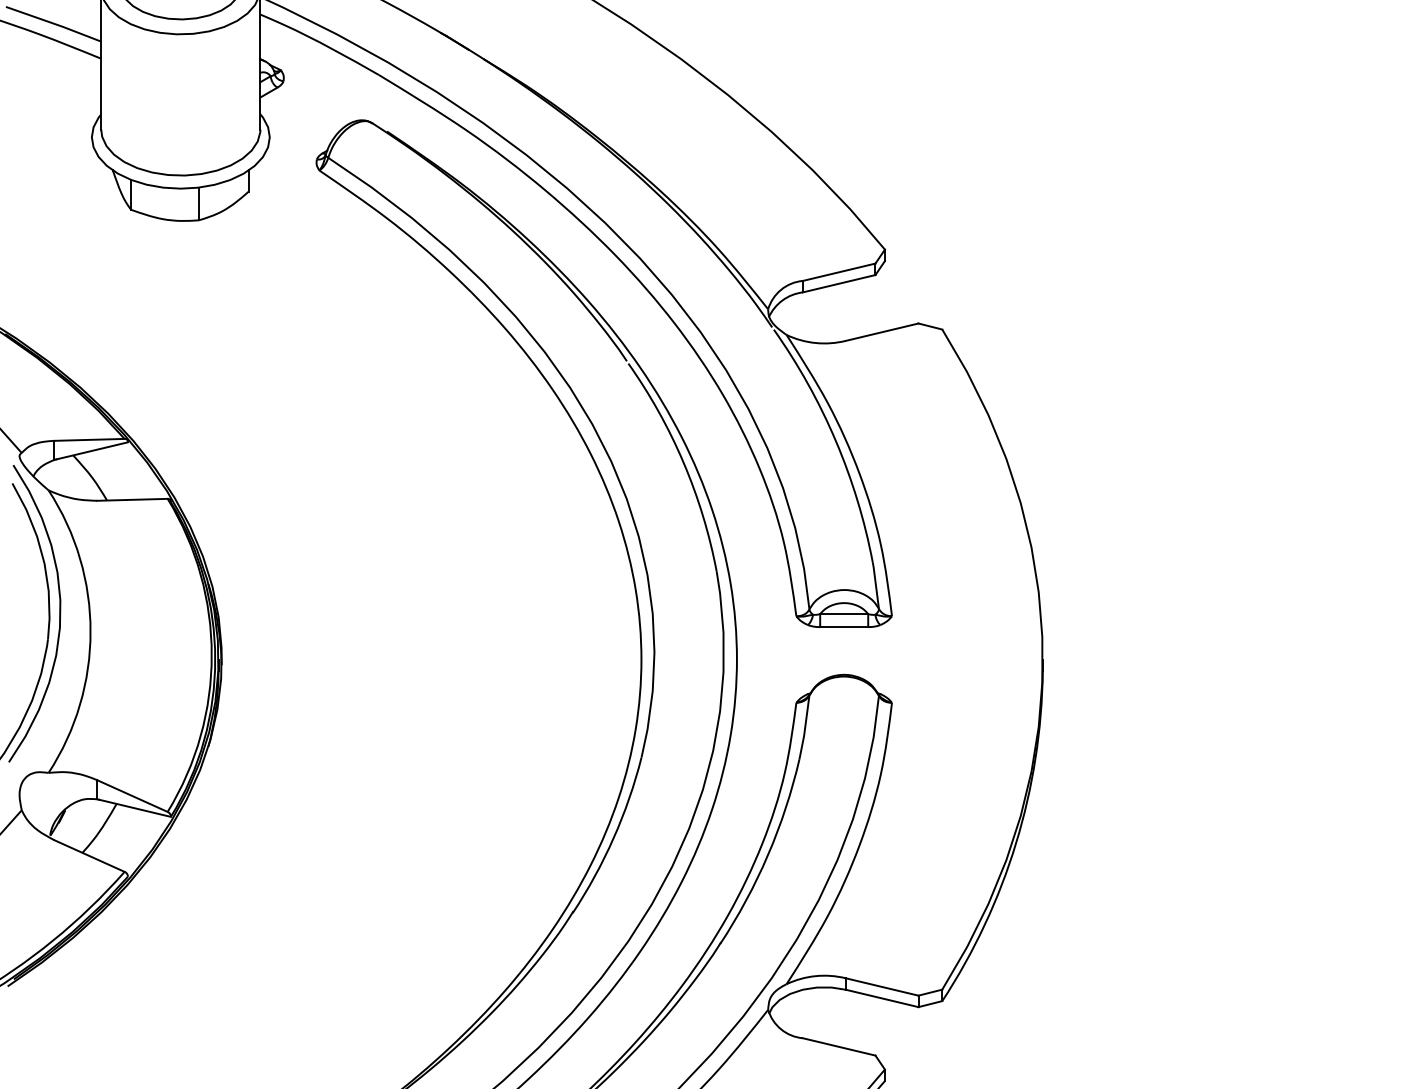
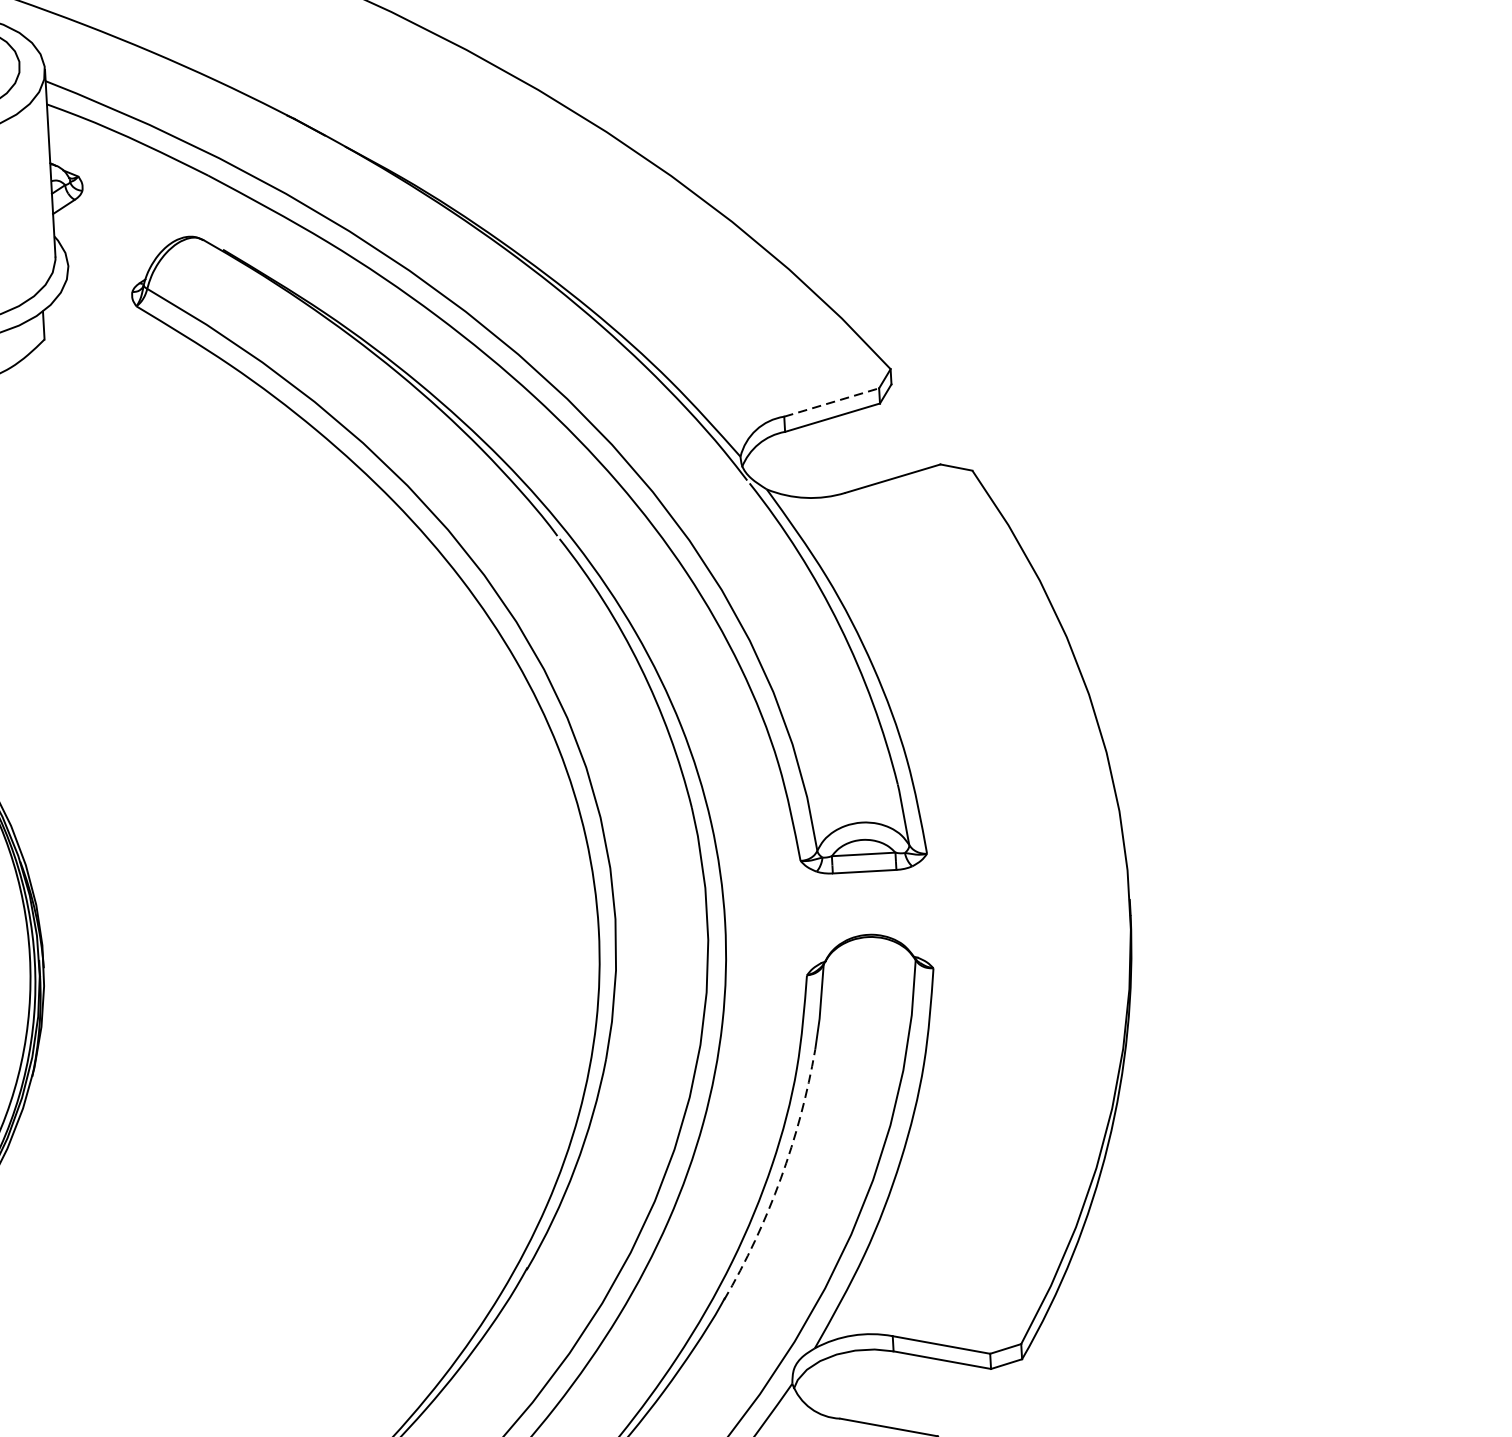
line: (839, 272) -> (832, 402), solid -> dashed
arc: (768, 855) -> (781, 1179), solid -> dashed

